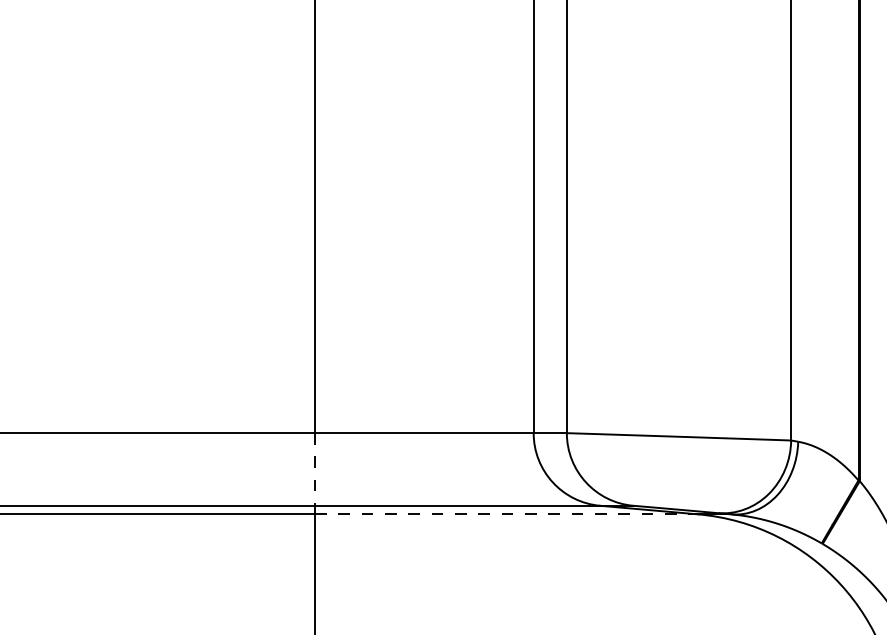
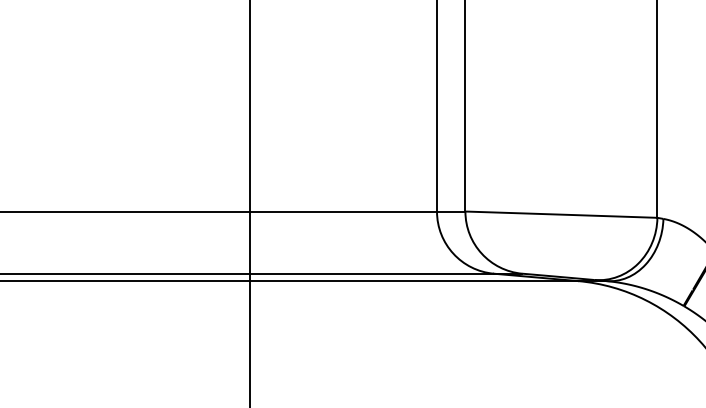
line: (314, 469) -> (249, 242), dashed -> solid
line: (506, 514) -> (413, 281), dashed -> solid

